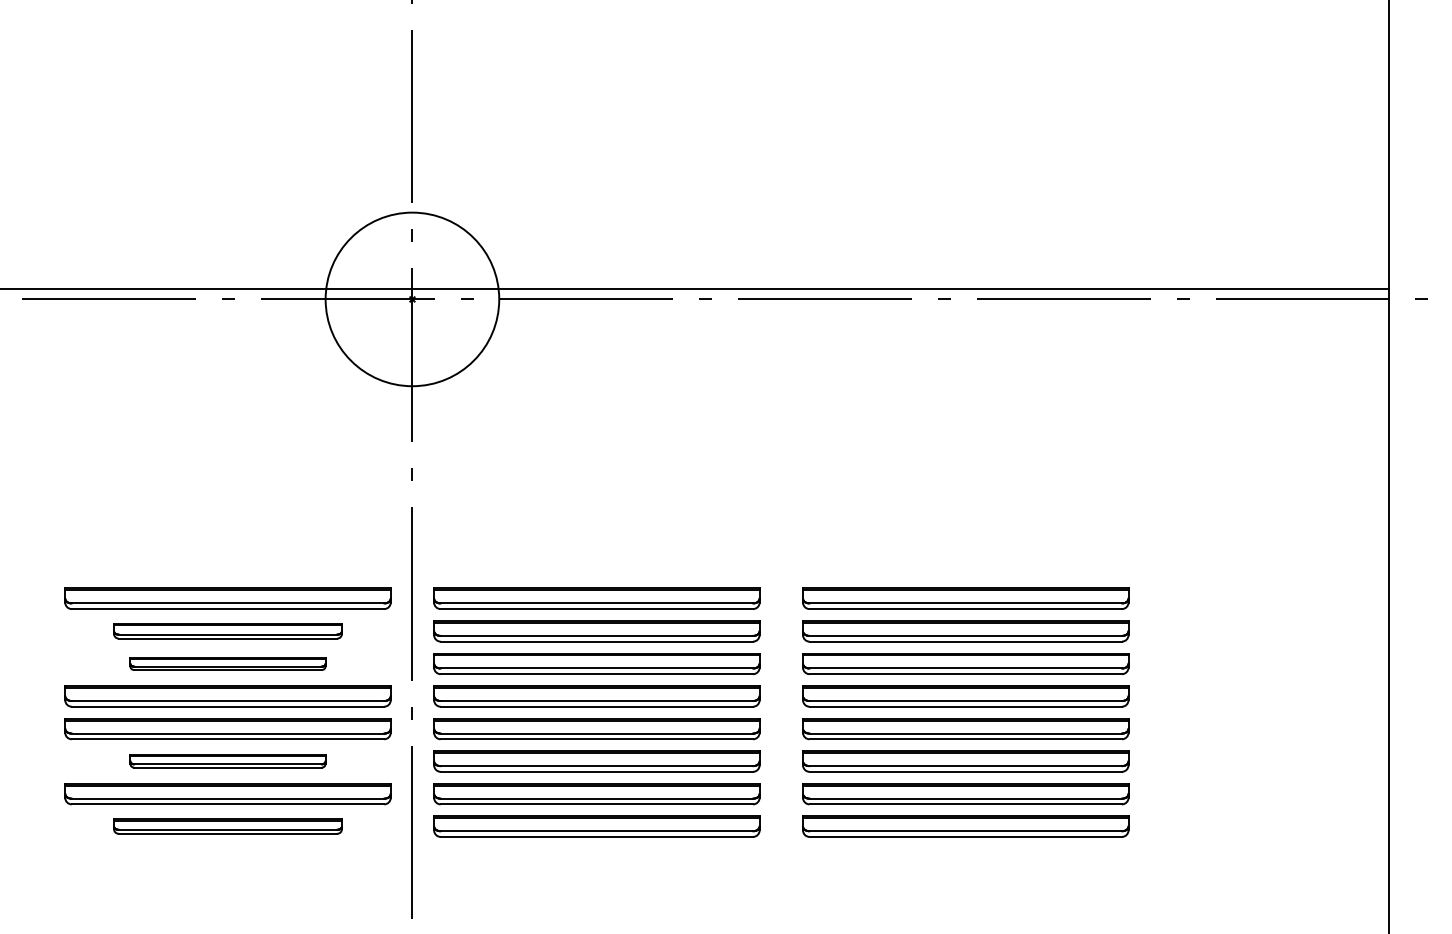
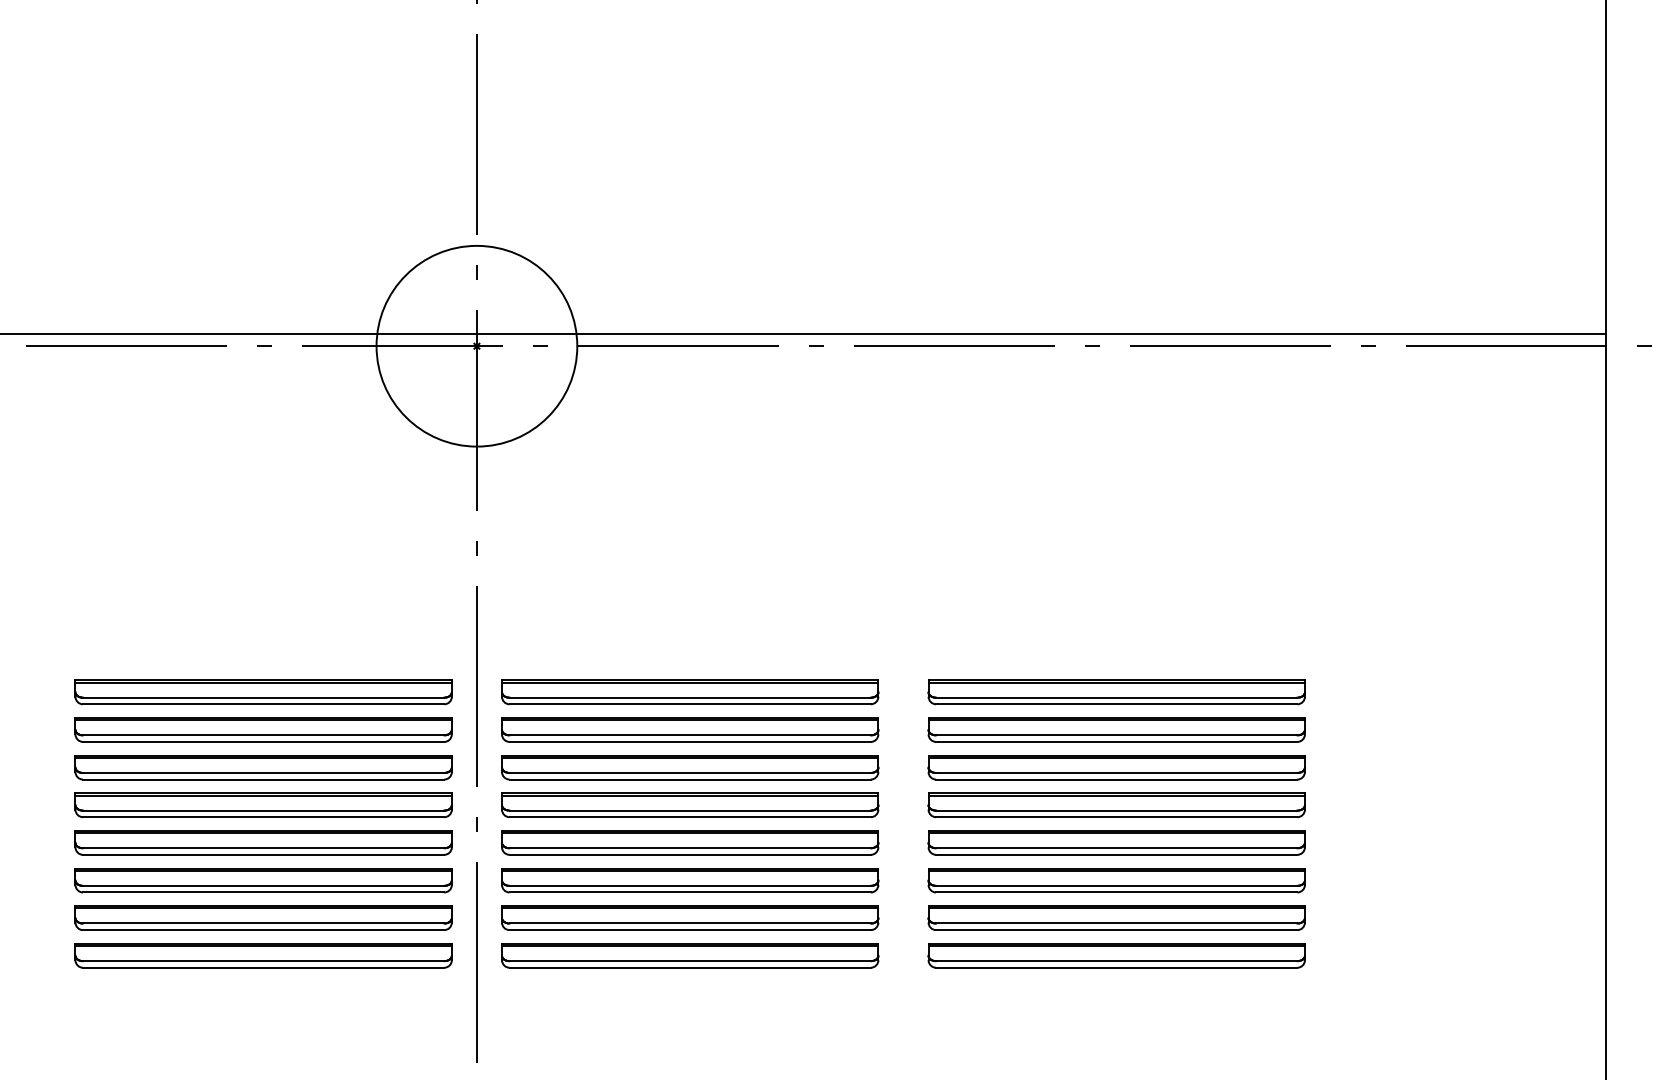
part: (227, 631) -> (263, 730), size x1.43
part: (227, 663) -> (263, 767), size x1.67
part: (227, 761) -> (263, 880), size x1.67
part: (227, 826) -> (263, 955), size x1.43

